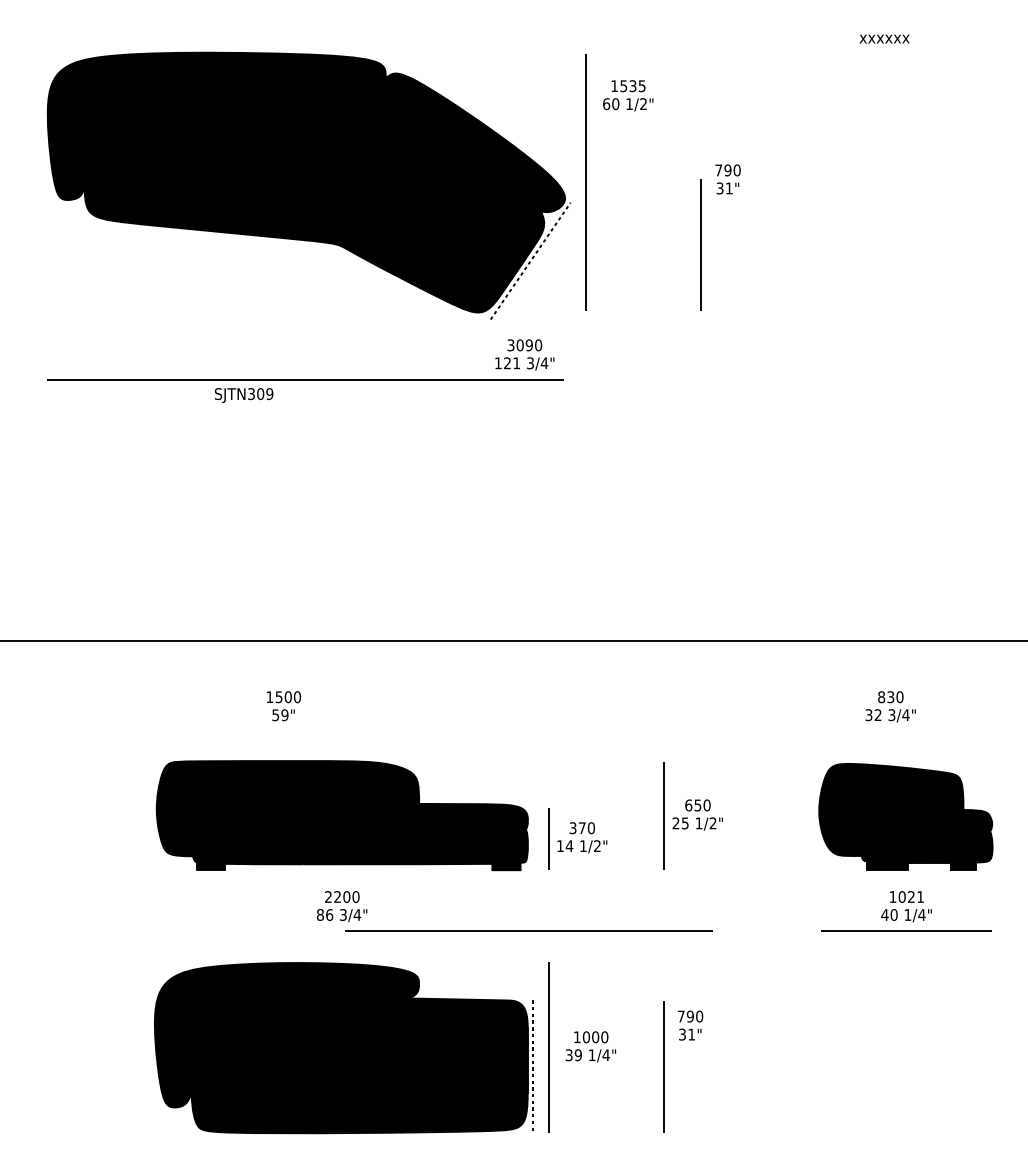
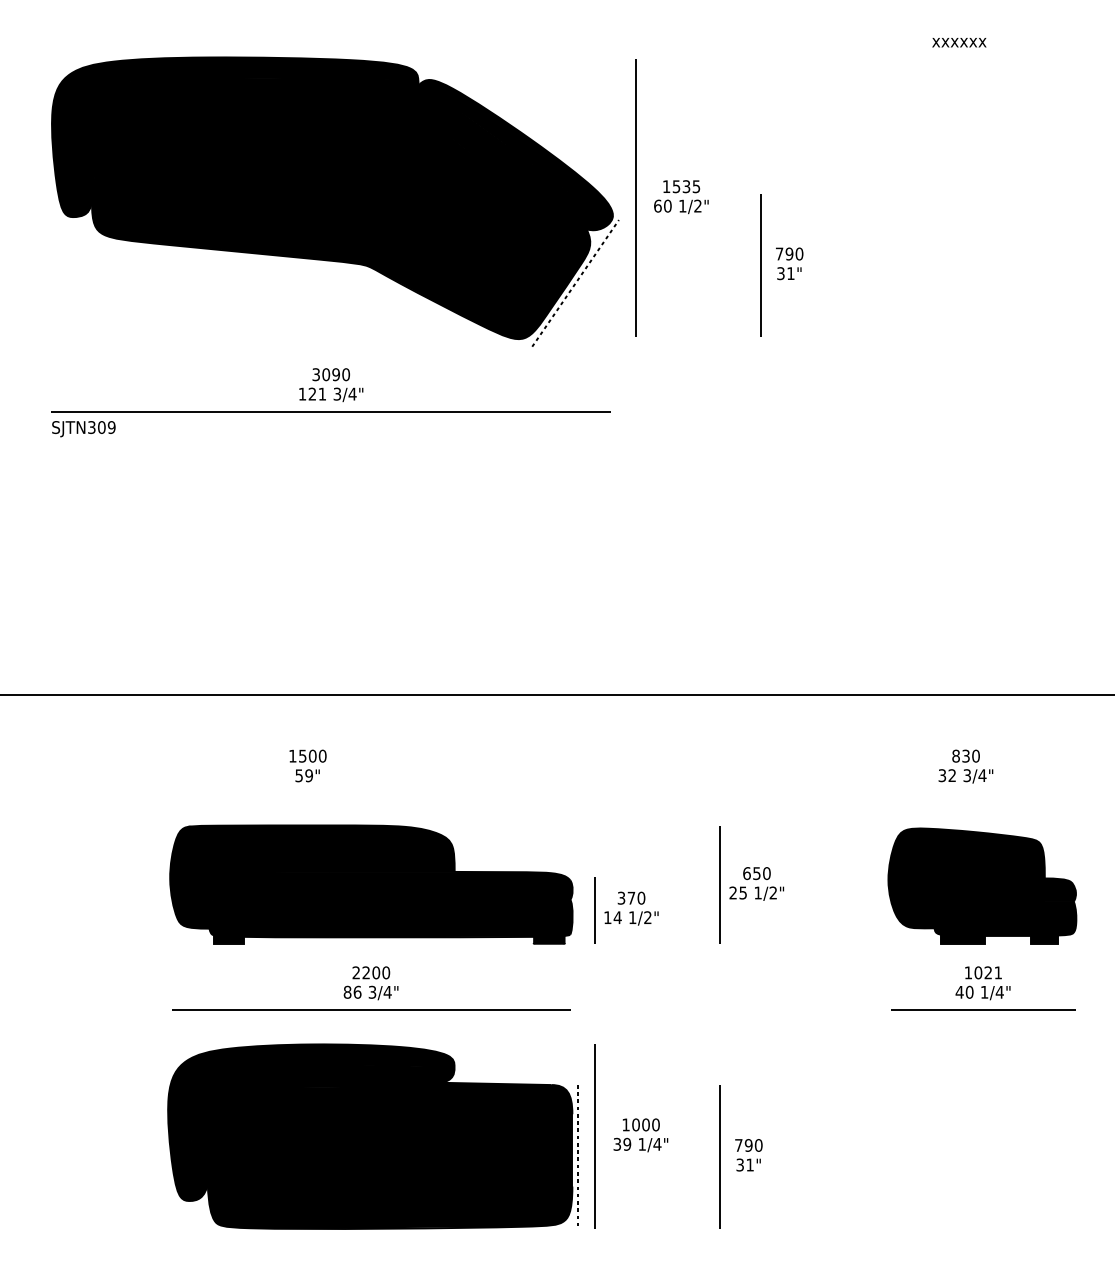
text: (628, 96) -> (681, 197), moved
text: (727, 179) -> (789, 263), moved
text: (525, 354) -> (331, 384), moved
text: (243, 395) -> (83, 429), moved
line: (528, 930) -> (371, 1009), moved
text: (690, 1025) -> (748, 1155), moved

